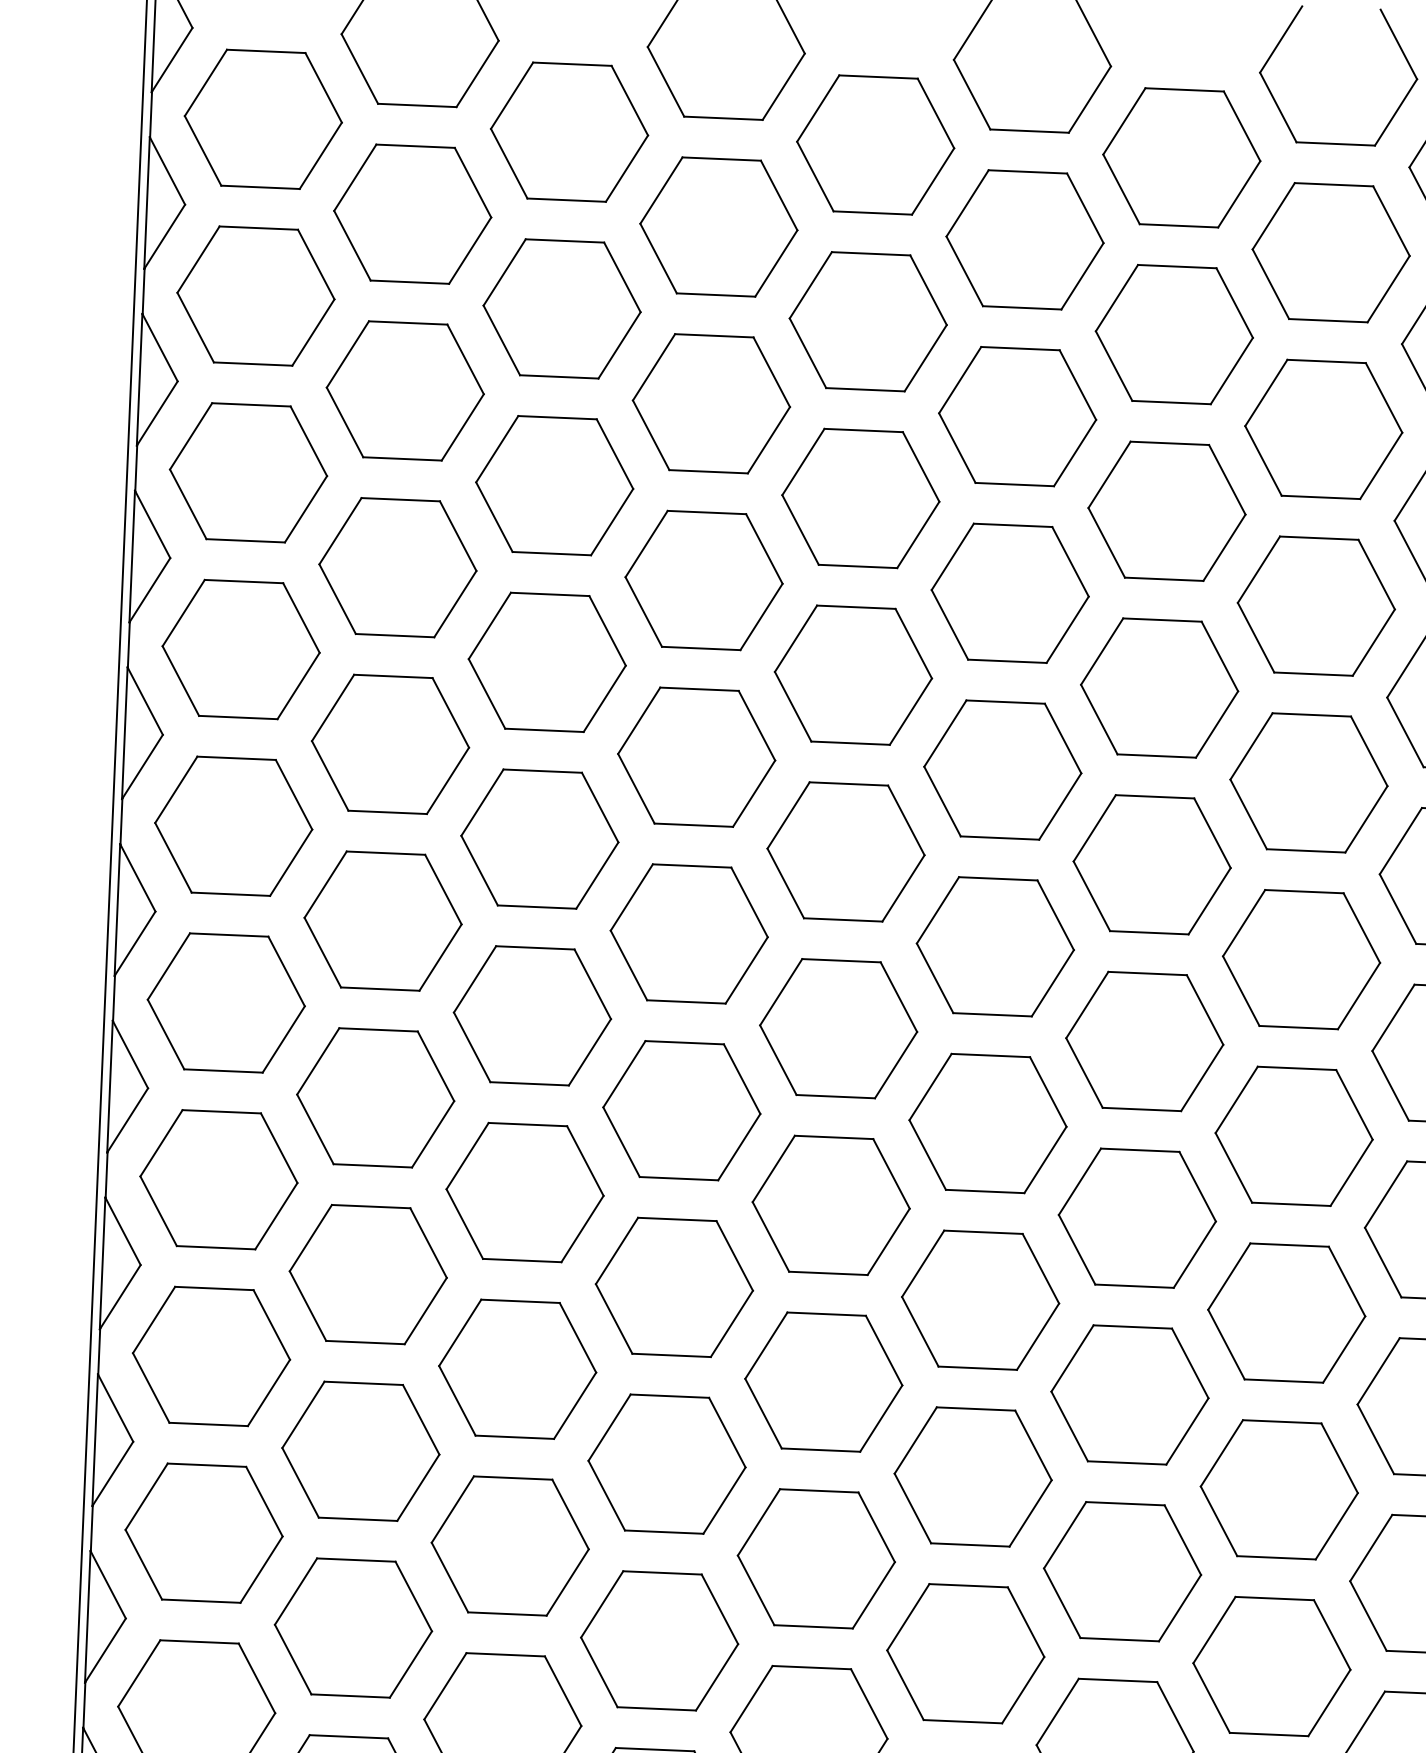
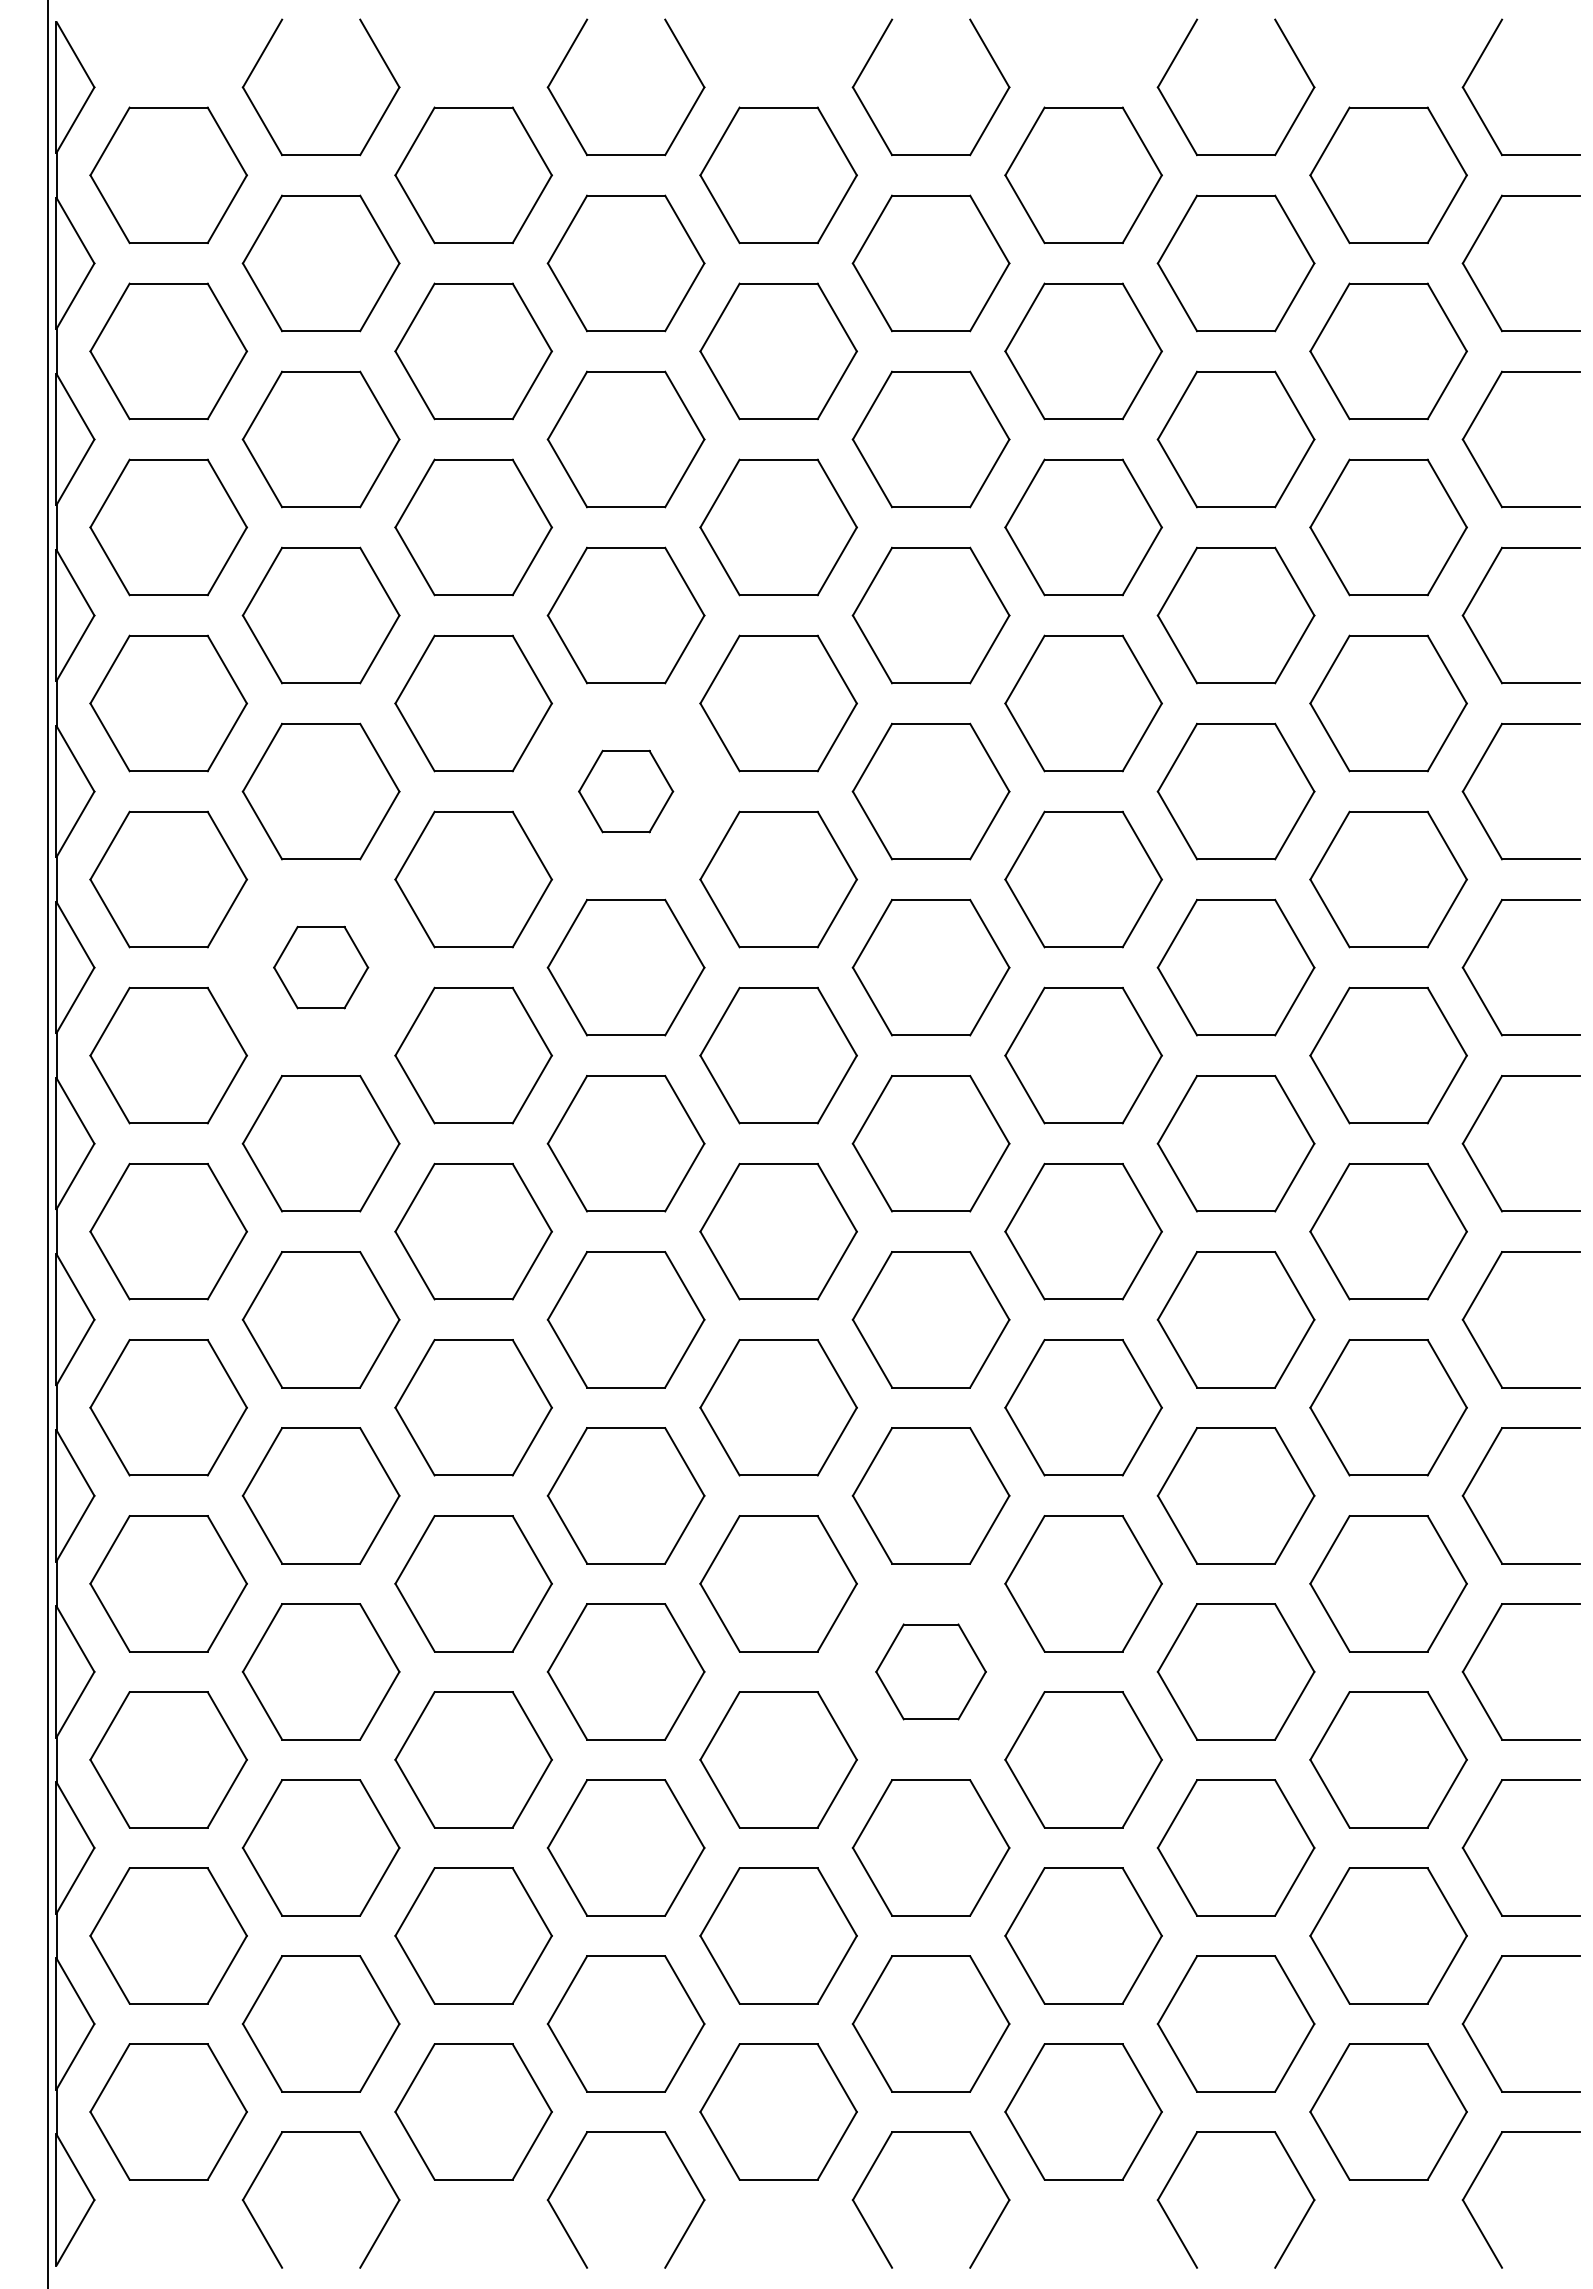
part: (696, 757) -> (625, 791), size x0.6
part: (382, 920) -> (320, 967), size x0.6
part: (965, 1653) -> (930, 1671), size x0.7

